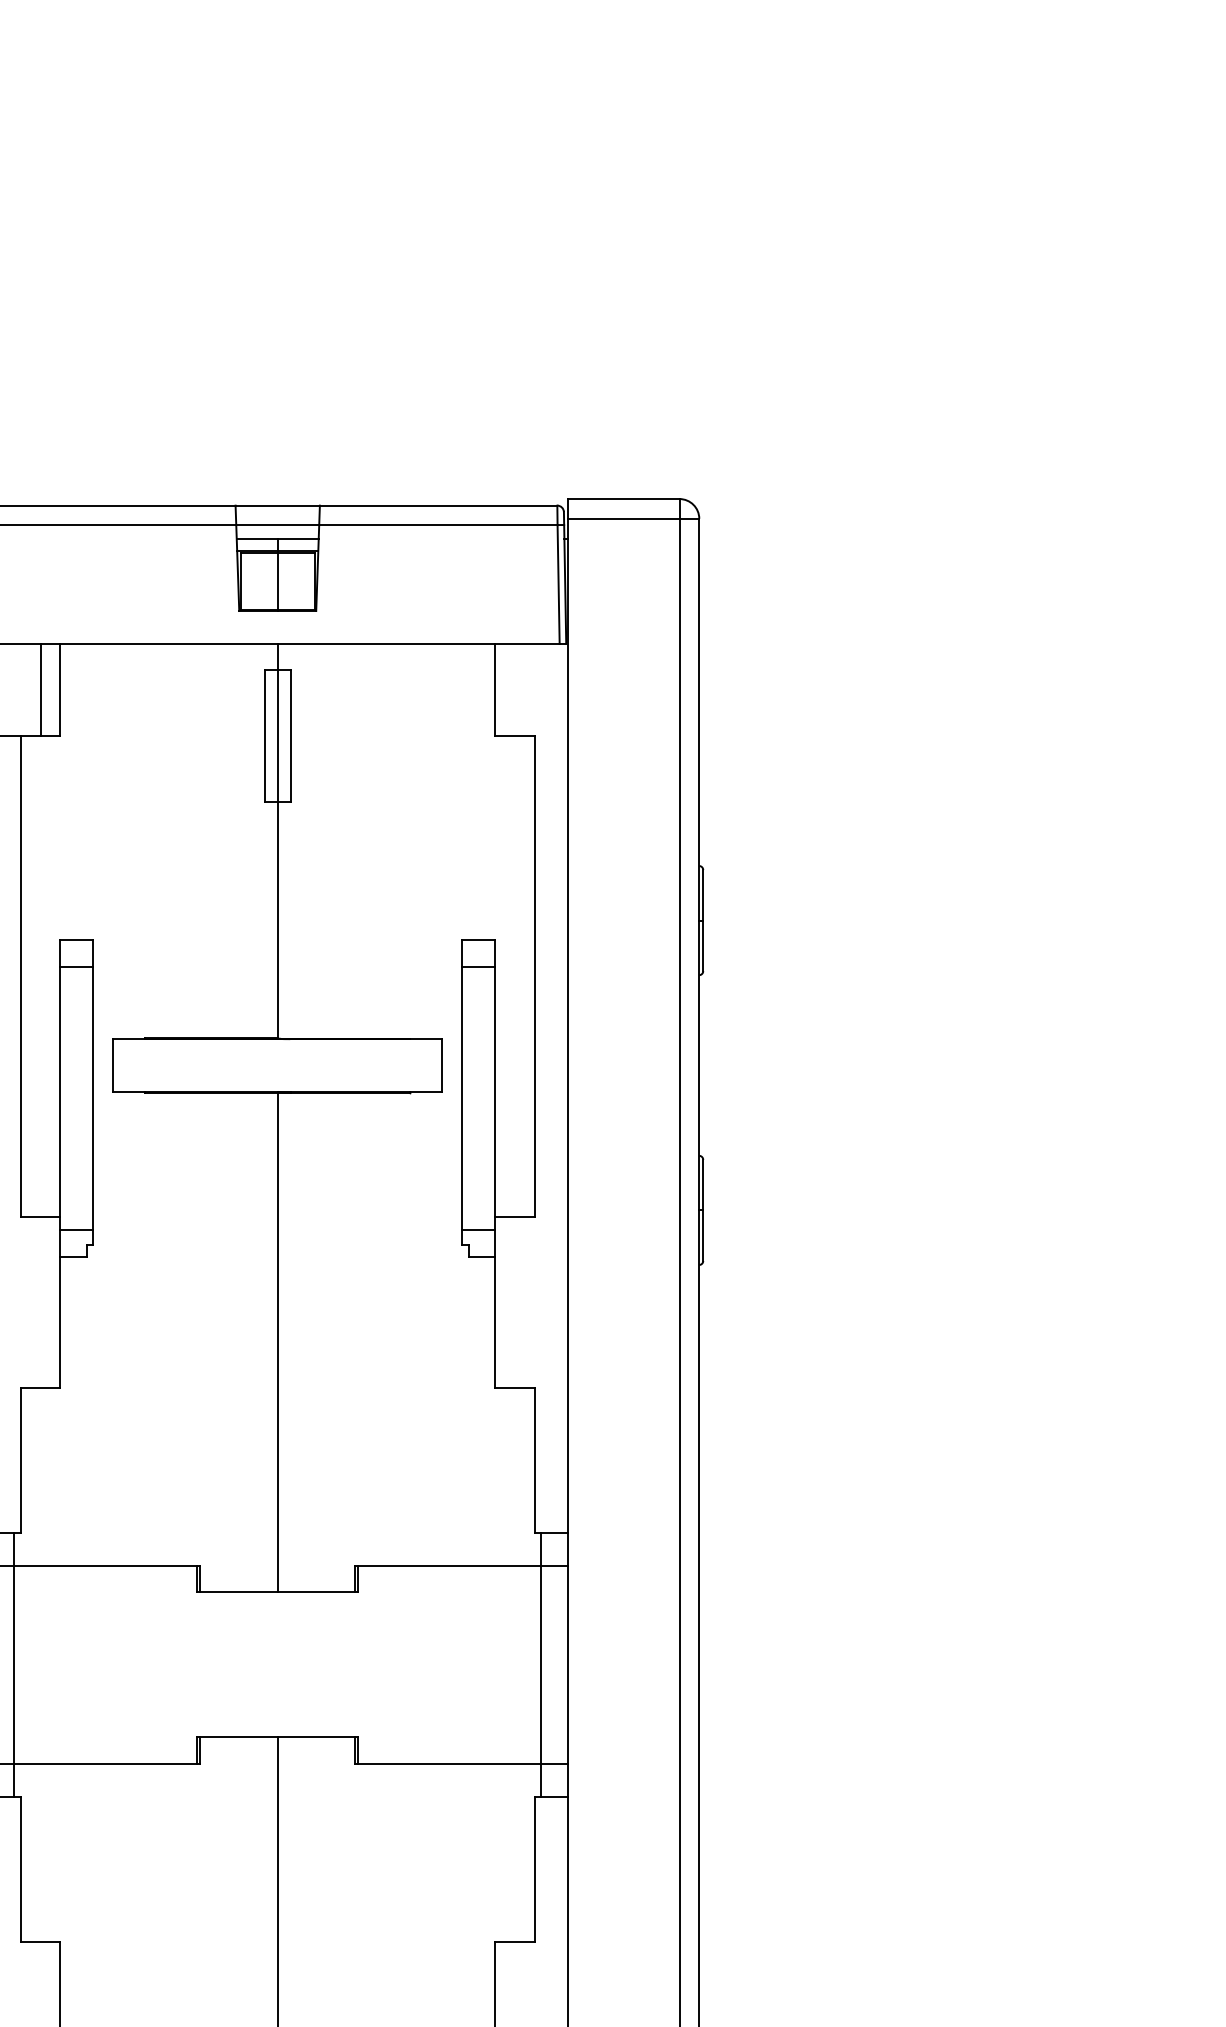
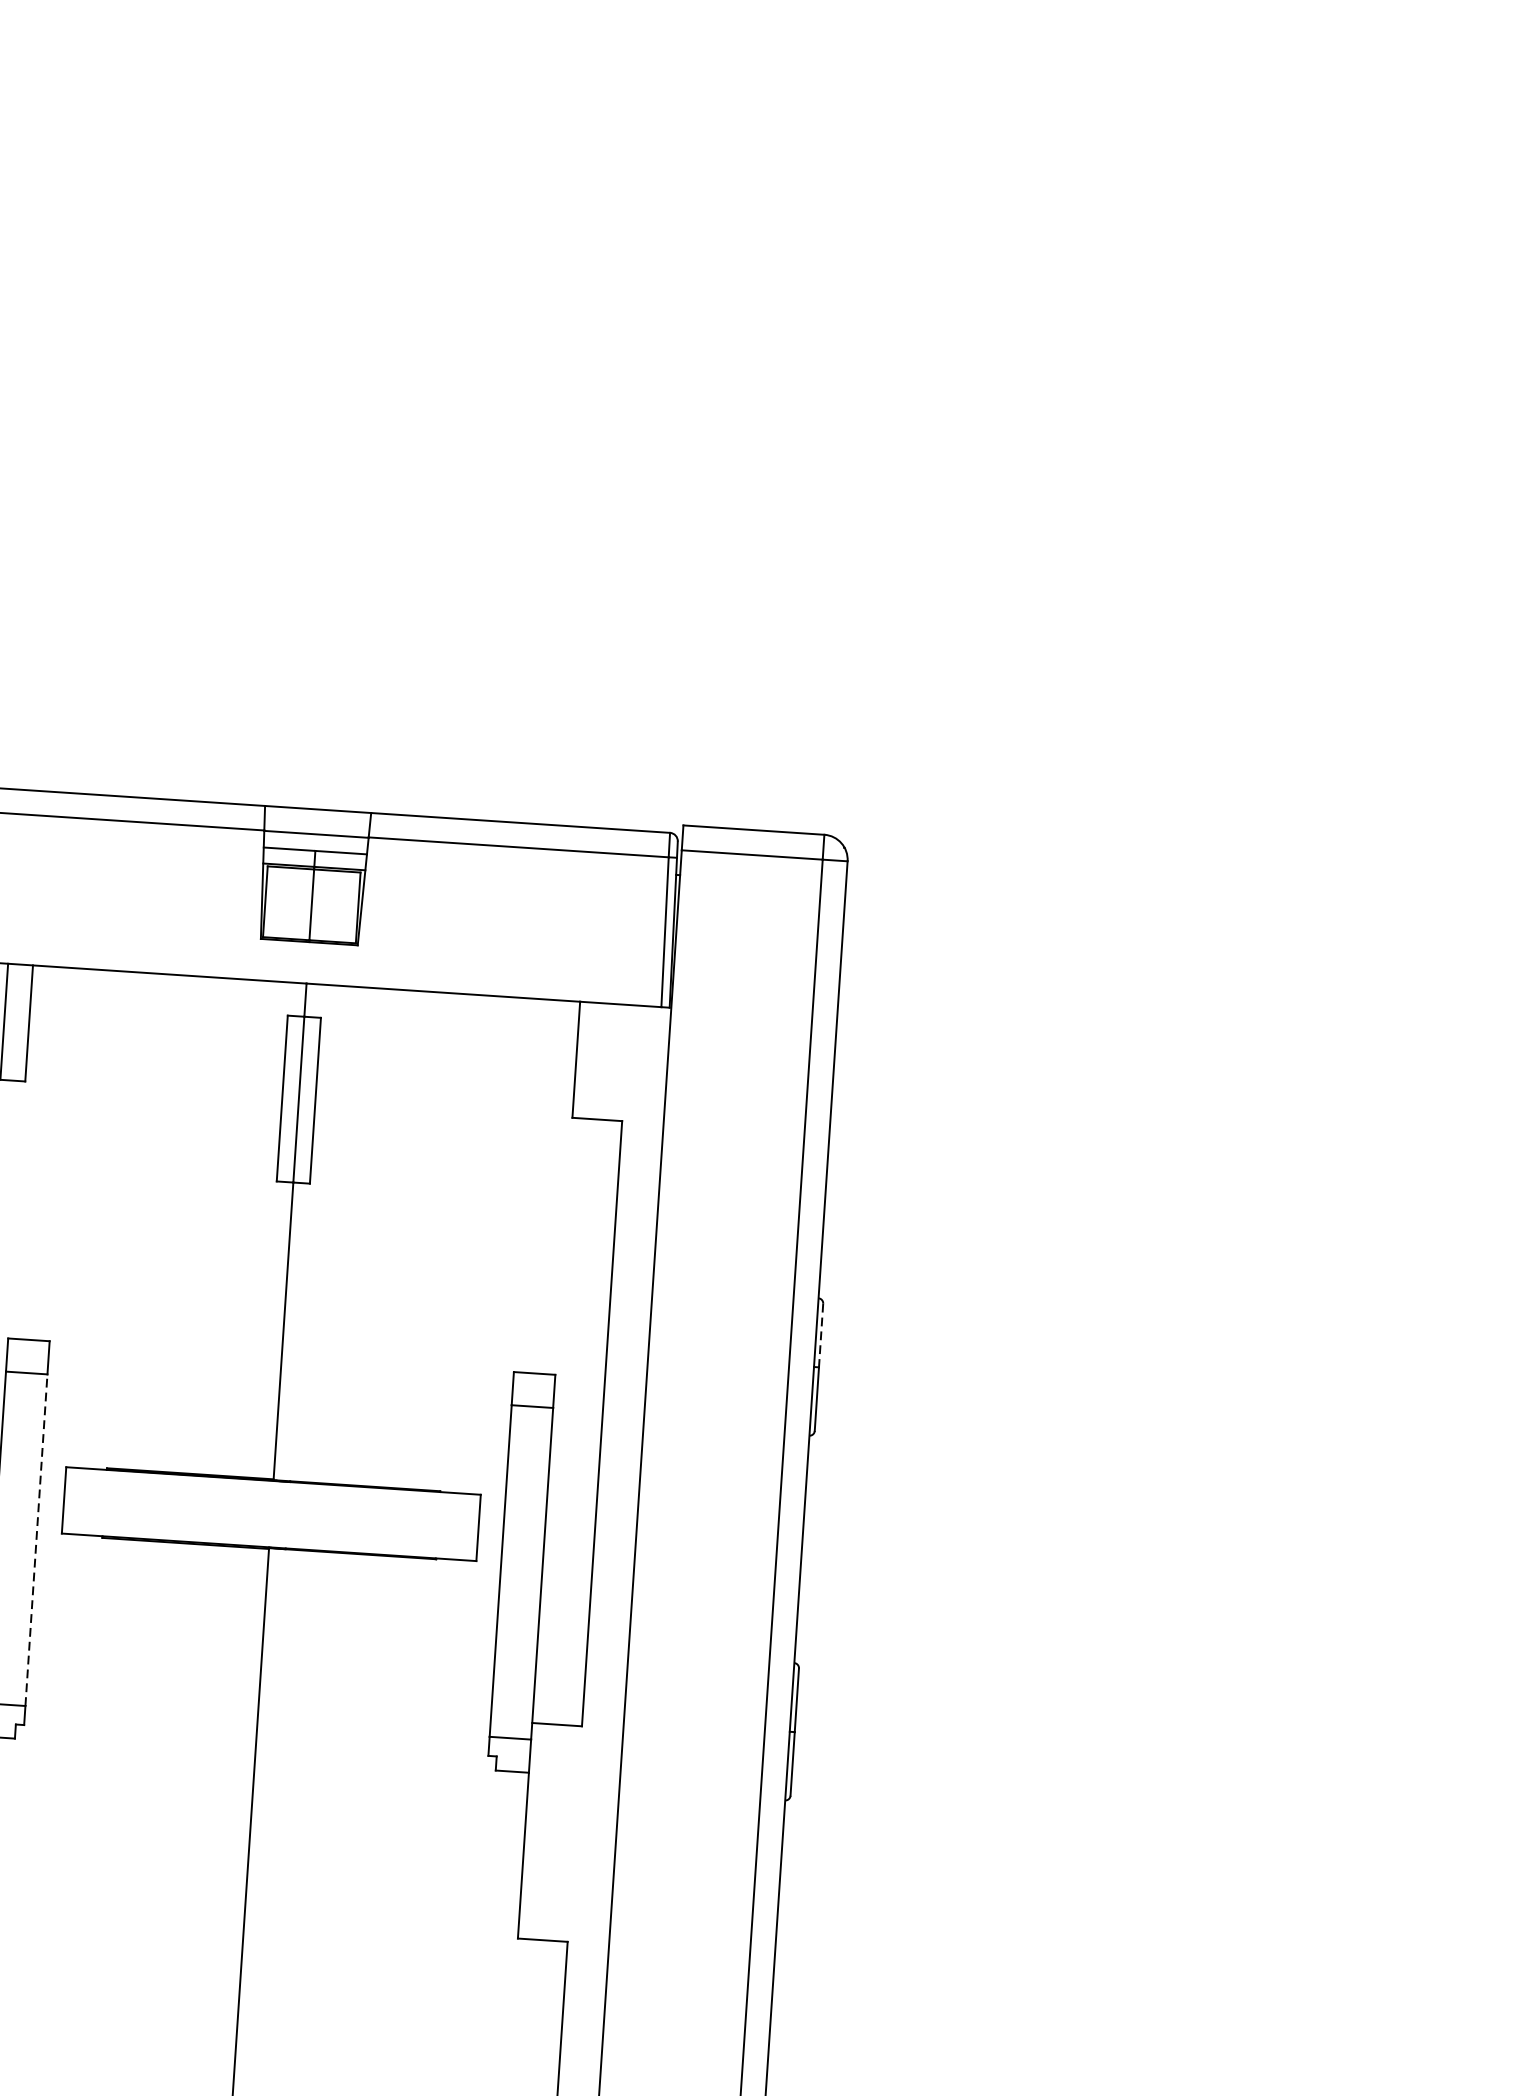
line: (703, 895) -> (821, 1335), solid -> dashed
line: (93, 1098) -> (36, 1540), solid -> dashed

